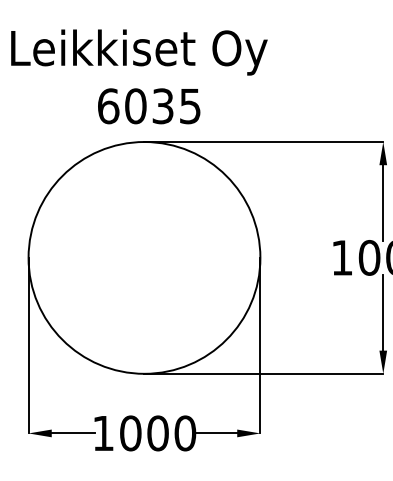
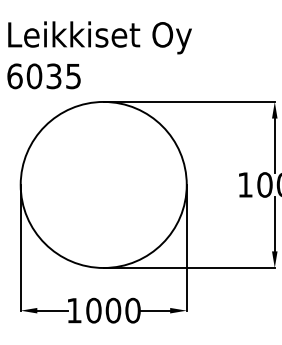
text: (149, 106) -> (44, 76), moved

